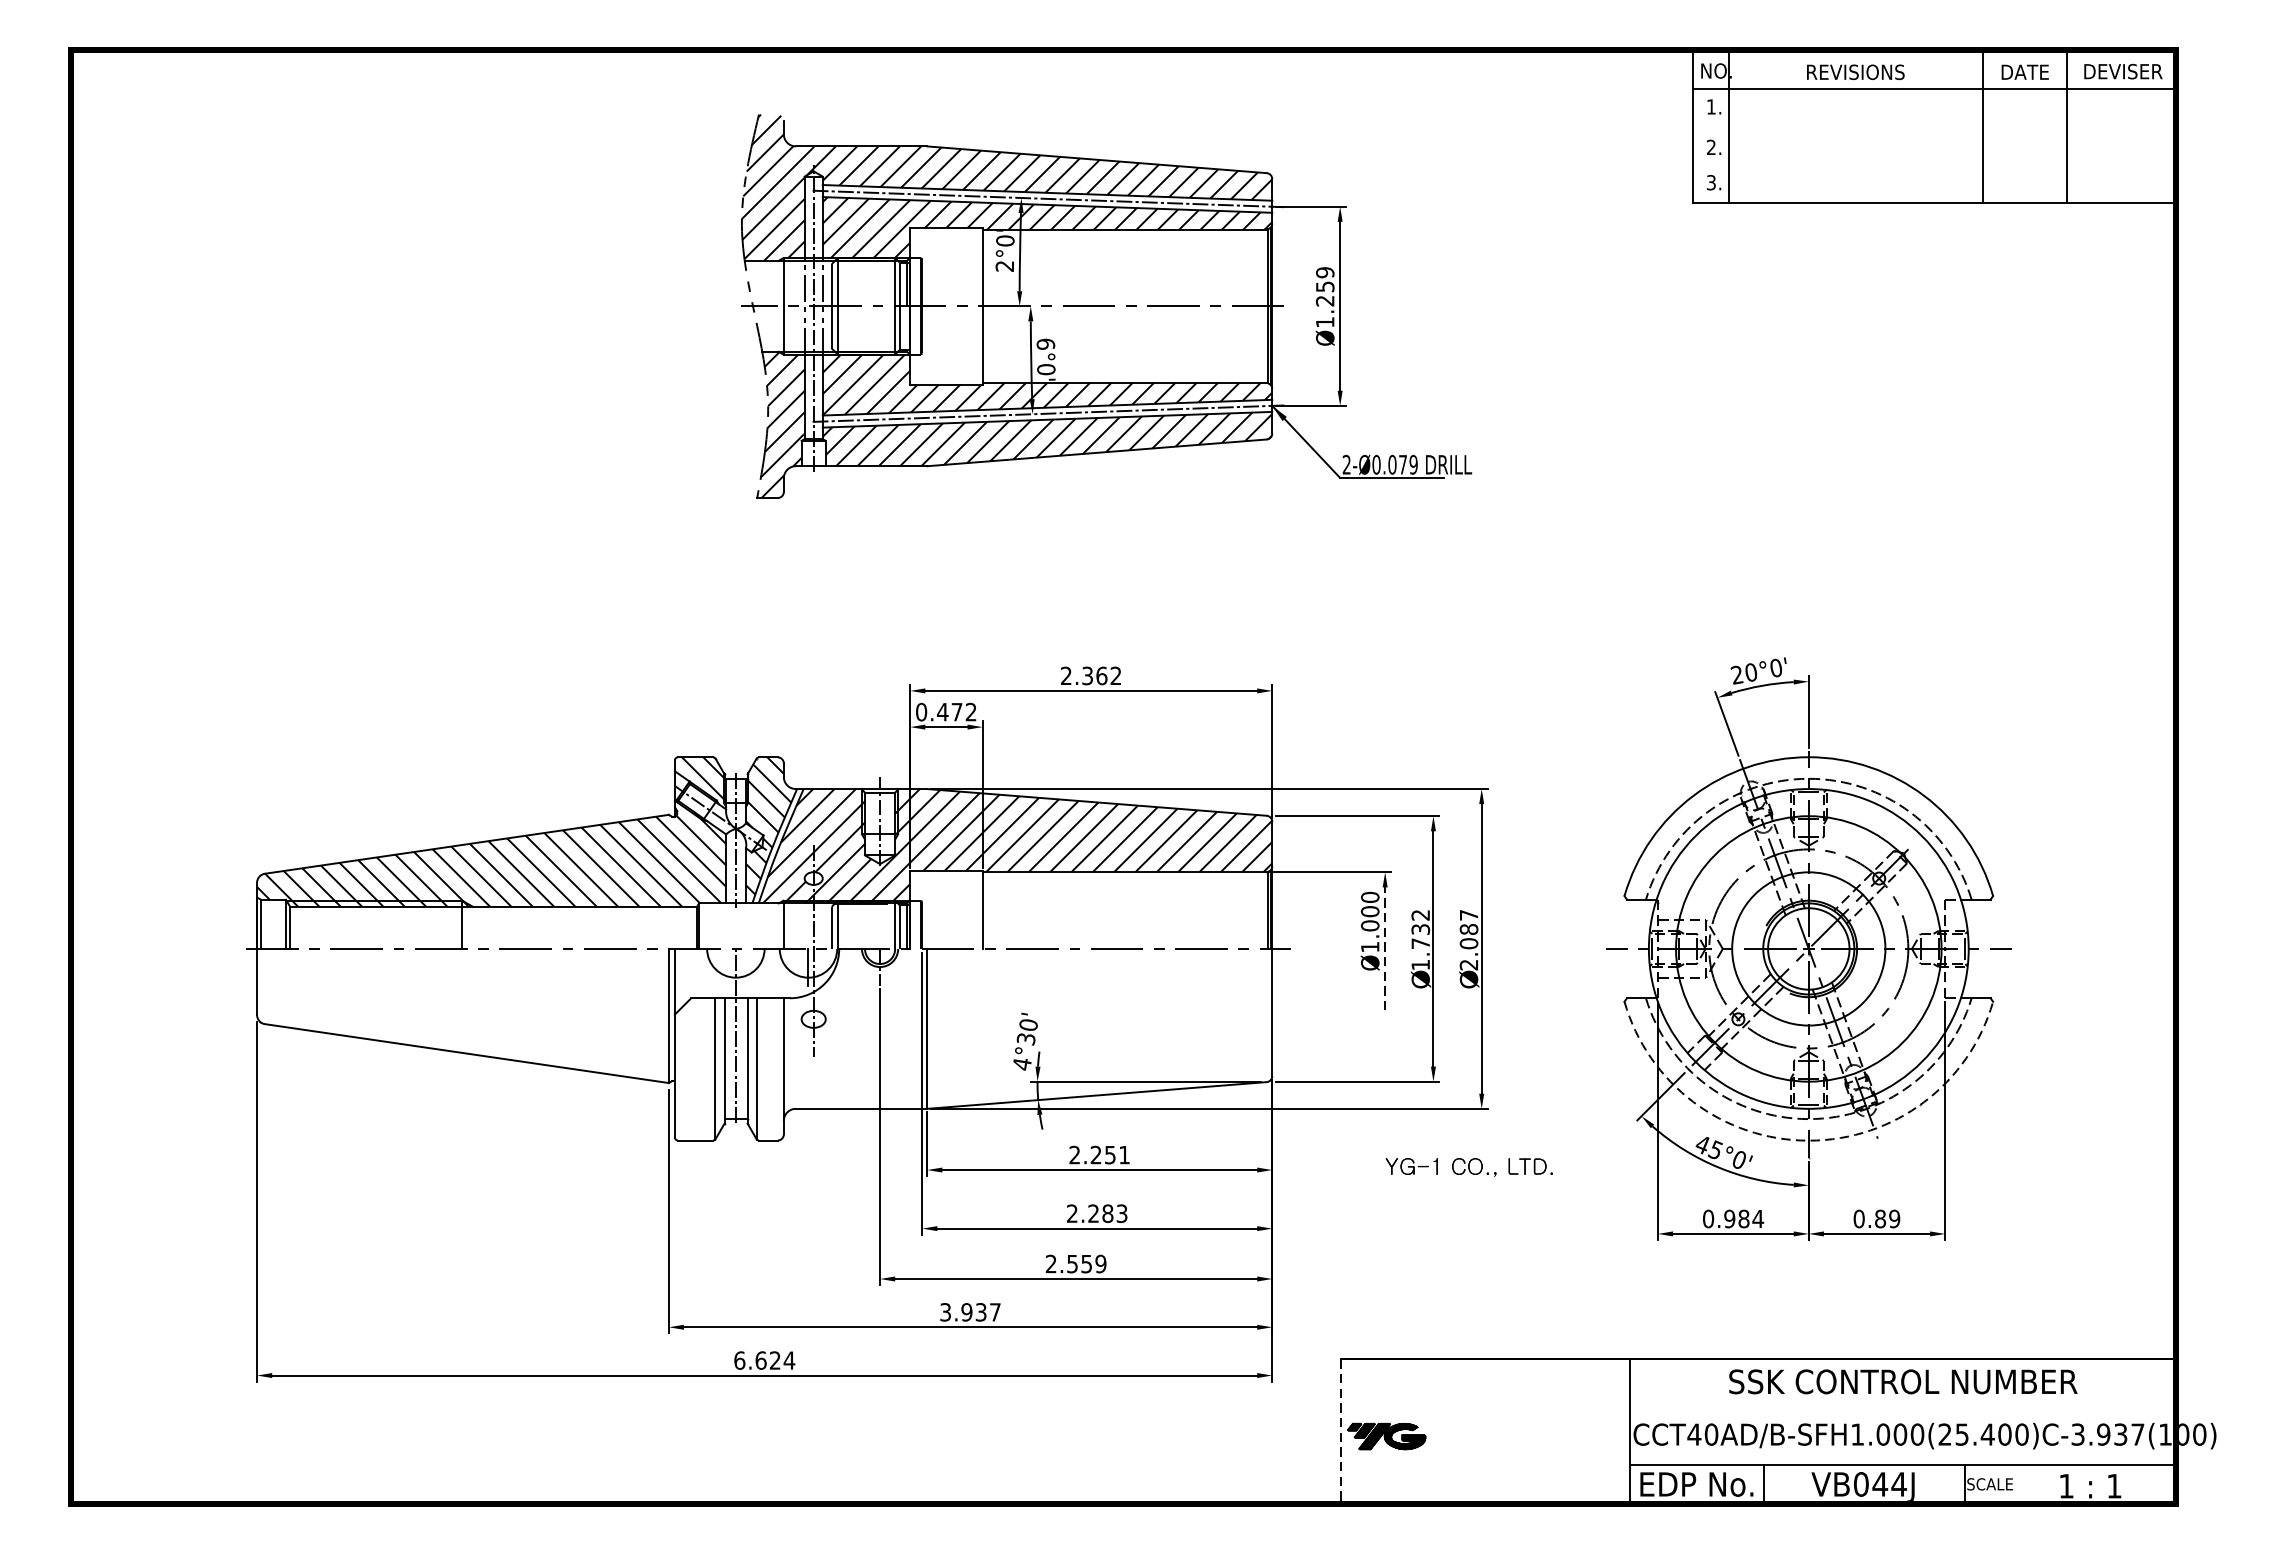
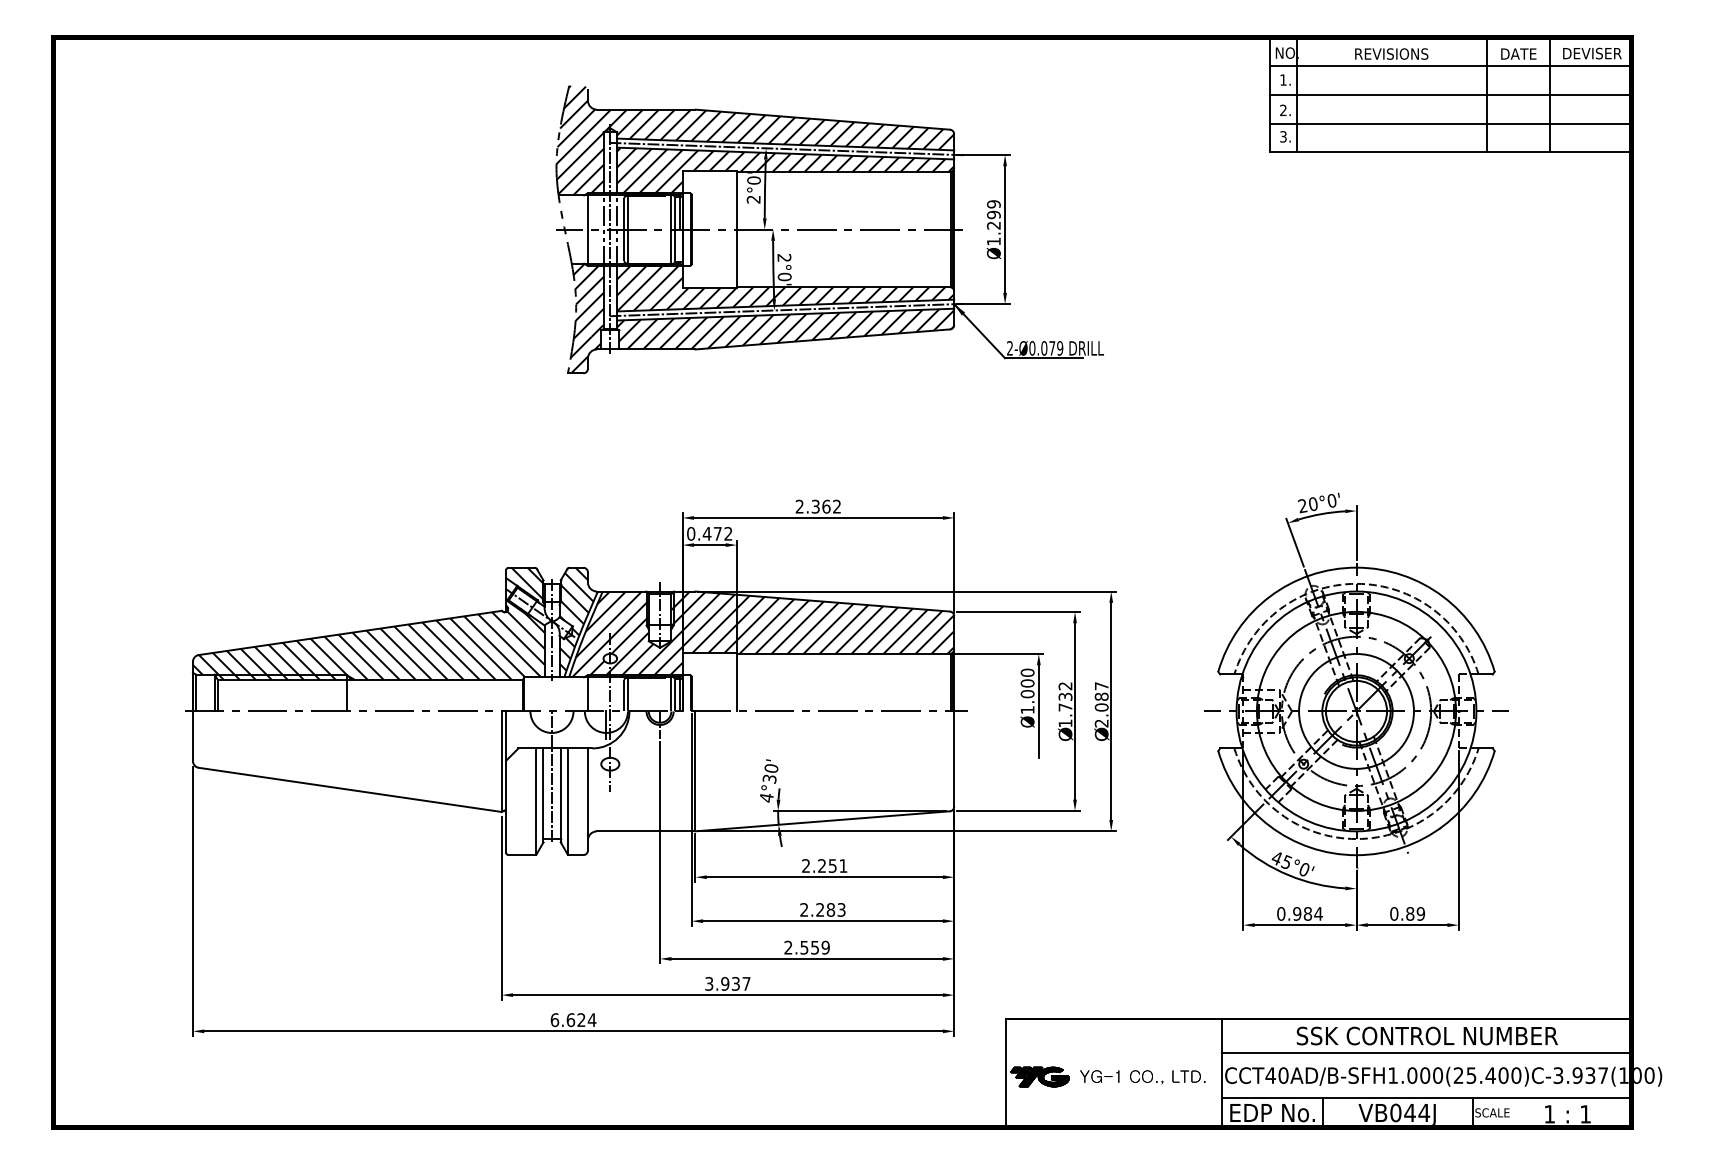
line: (1934, 127) -> (1450, 95), added
line: (1934, 166) -> (1450, 124), added
text: (1324, 286) -> (993, 214), Ø1.259 -> Ø1.299
text: (1045, 343) -> (784, 257), 6°0' -> 2°0'
line: (1384, 947) -> (1038, 710), dashed -> solid
arc: (1808, 1141) -> (1356, 855), dashed -> solid
text: (1468, 1167) -> (1142, 1077), moved
line: (1902, 1405) -> (1426, 1053), added
line: (1340, 1431) -> (1005, 1073), dashed -> solid

